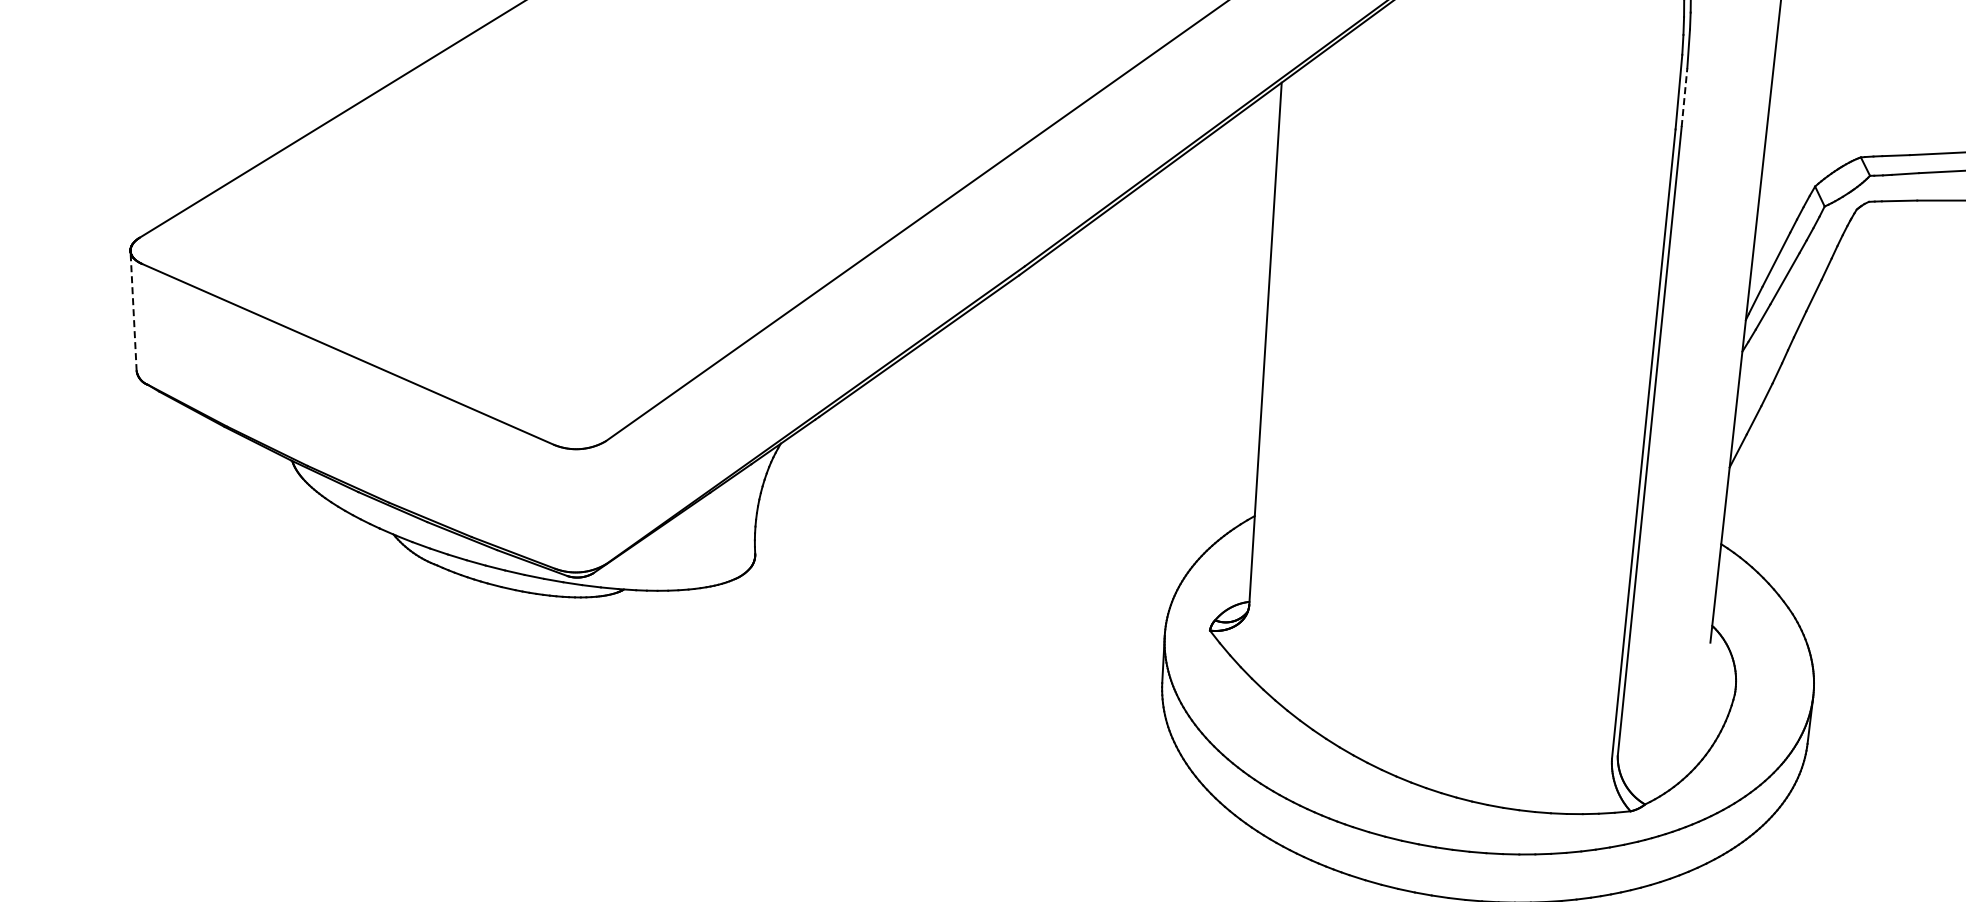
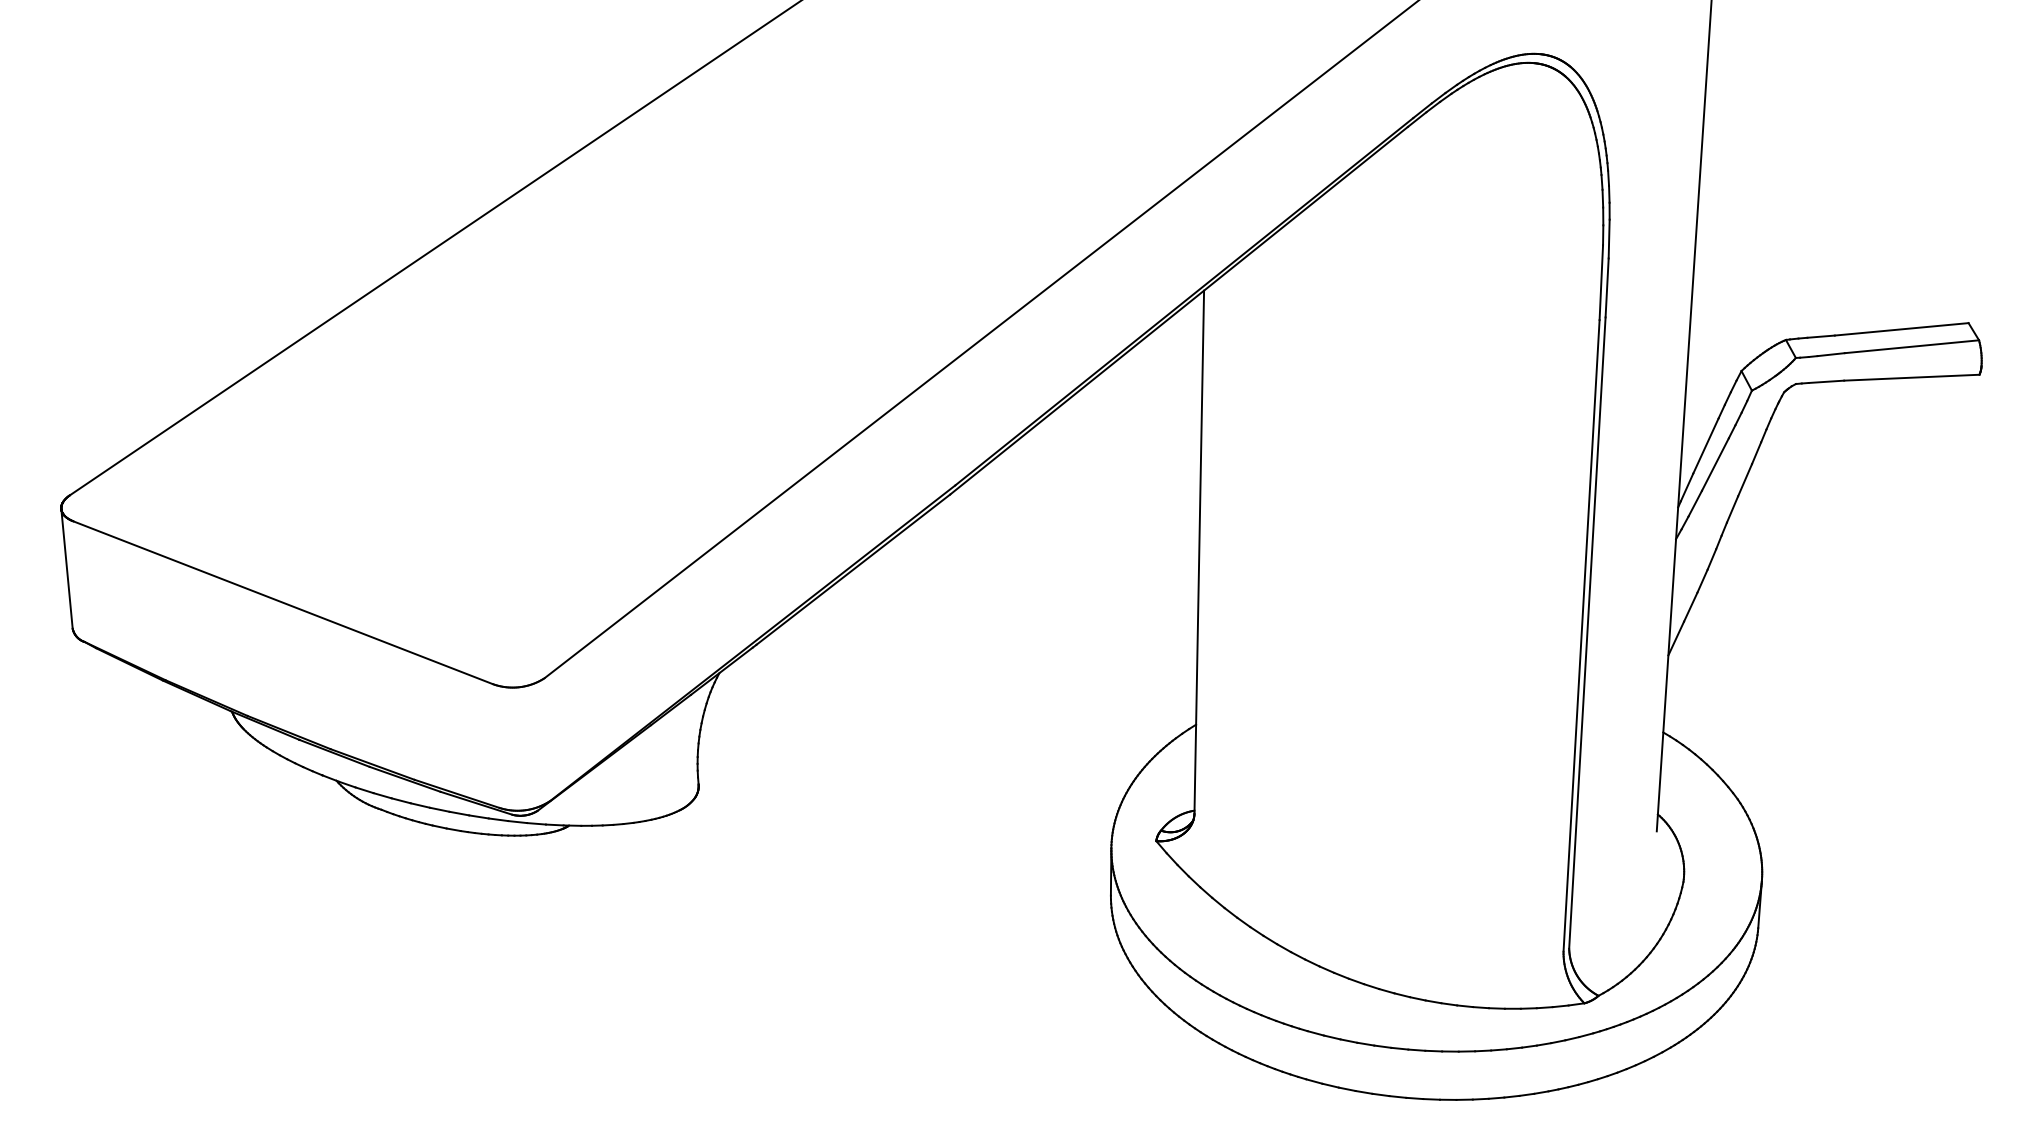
line: (1684, 97) -> (1607, 287), dashed -> solid
line: (134, 311) -> (67, 569), dashed -> solid

